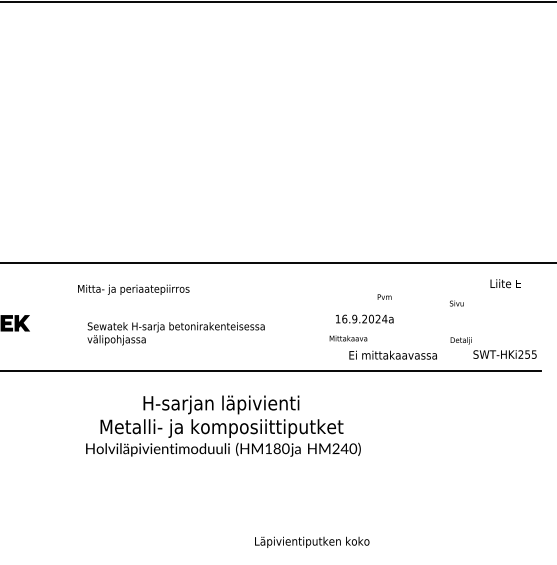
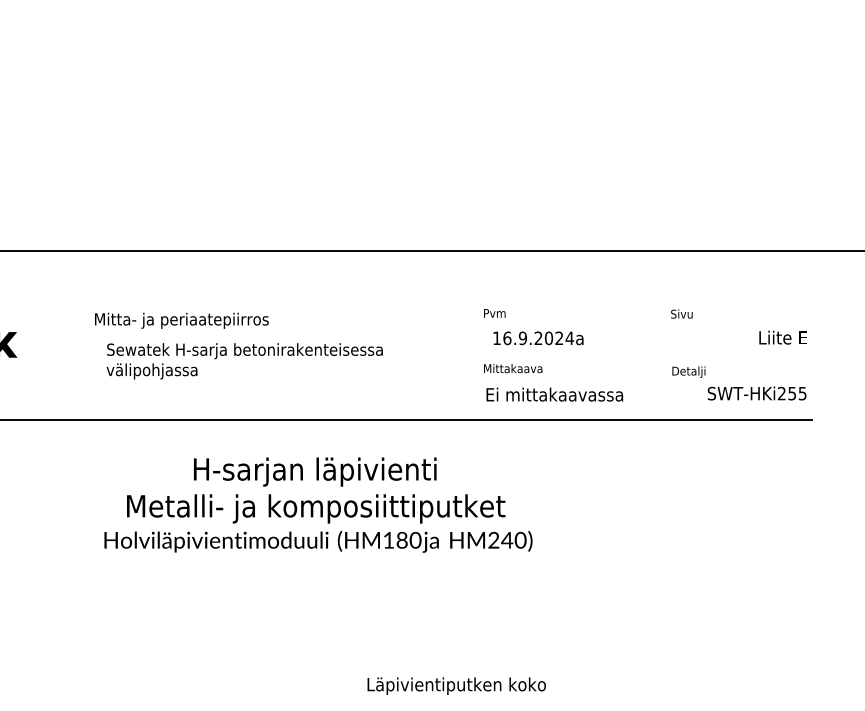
text: (505, 283) -> (782, 337), moved
text: (133, 289) -> (181, 320), moved
text: (384, 296) -> (494, 312), moved
text: (392, 354) -> (553, 393), moved

